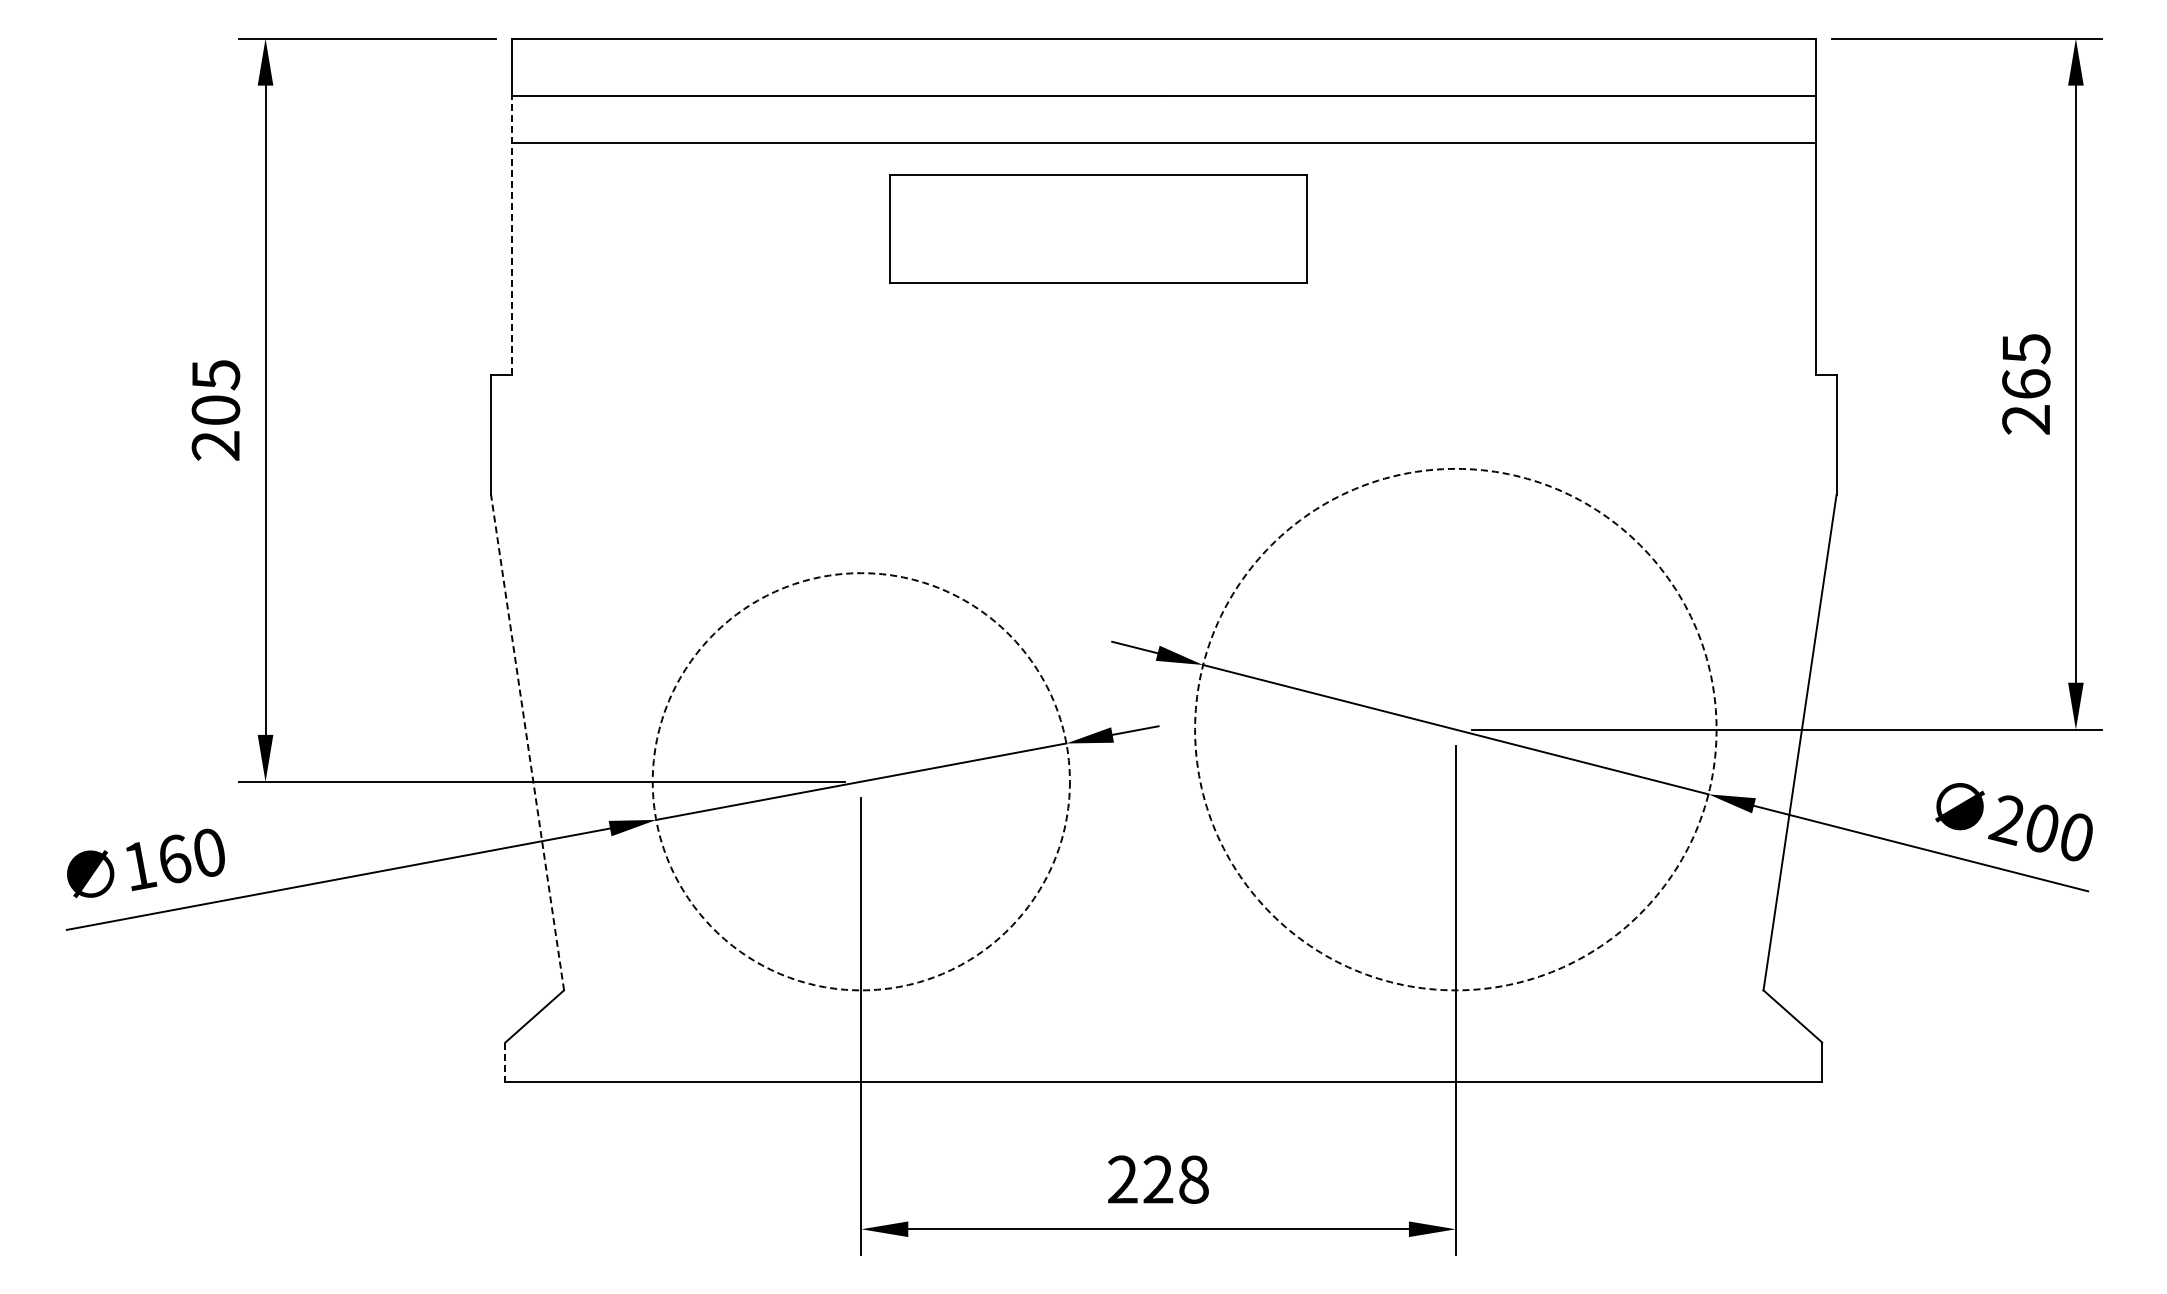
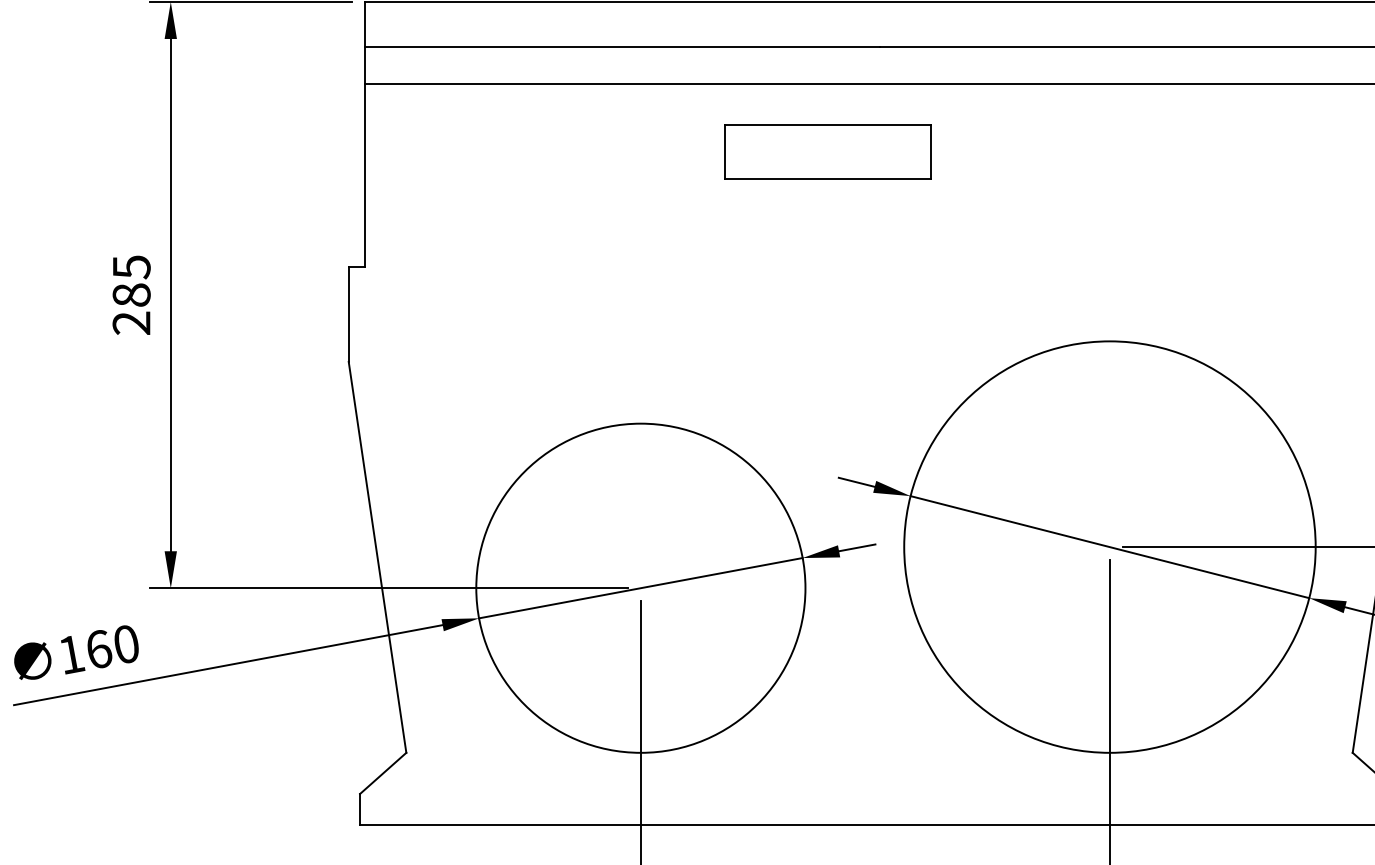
part: (1098, 228) -> (828, 151), size x0.62
line: (511, 235) -> (364, 157), dashed -> solid
text: (215, 409) -> (131, 294), 205 -> 285
circle: (1455, 729) -> (1109, 547), dashed -> solid
line: (527, 742) -> (377, 557), dashed -> solid
circle: (860, 781) -> (640, 588), dashed -> solid
line: (505, 1062) -> (360, 809), dashed -> solid

